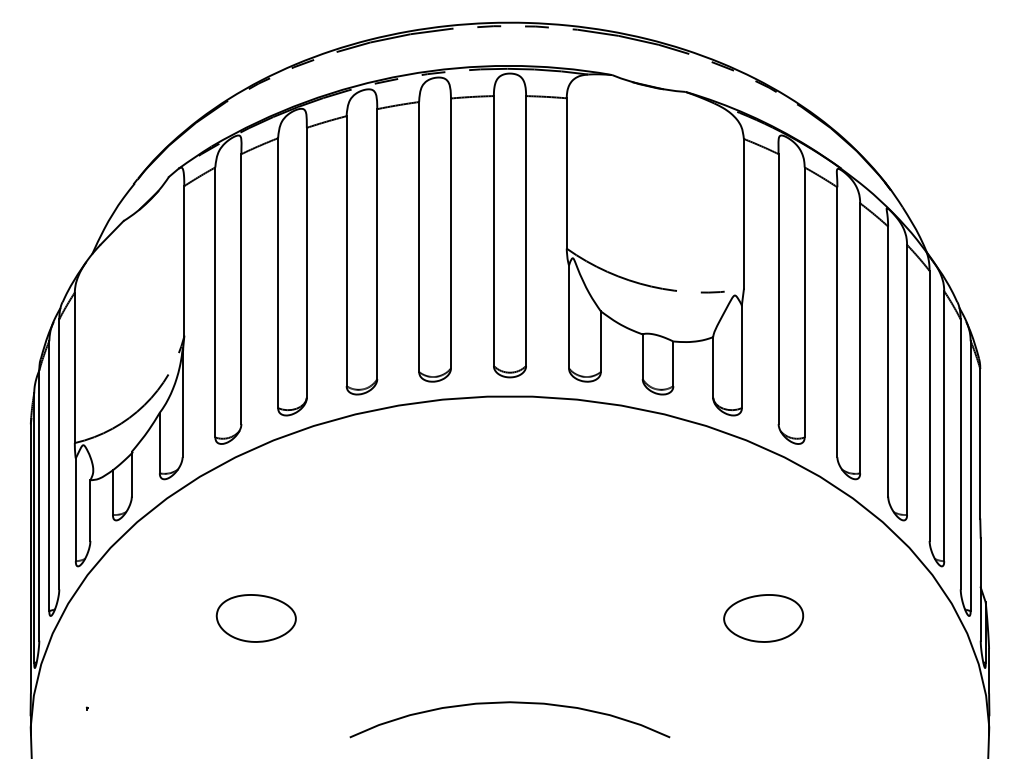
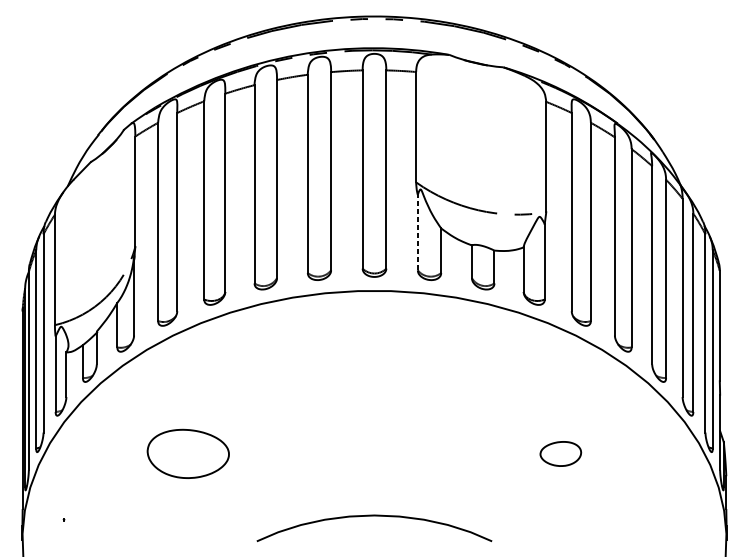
line: (569, 316) -> (418, 232), solid -> dashed
part: (255, 618) -> (187, 453), size x1.4
part: (763, 618) -> (560, 453), size x0.7

